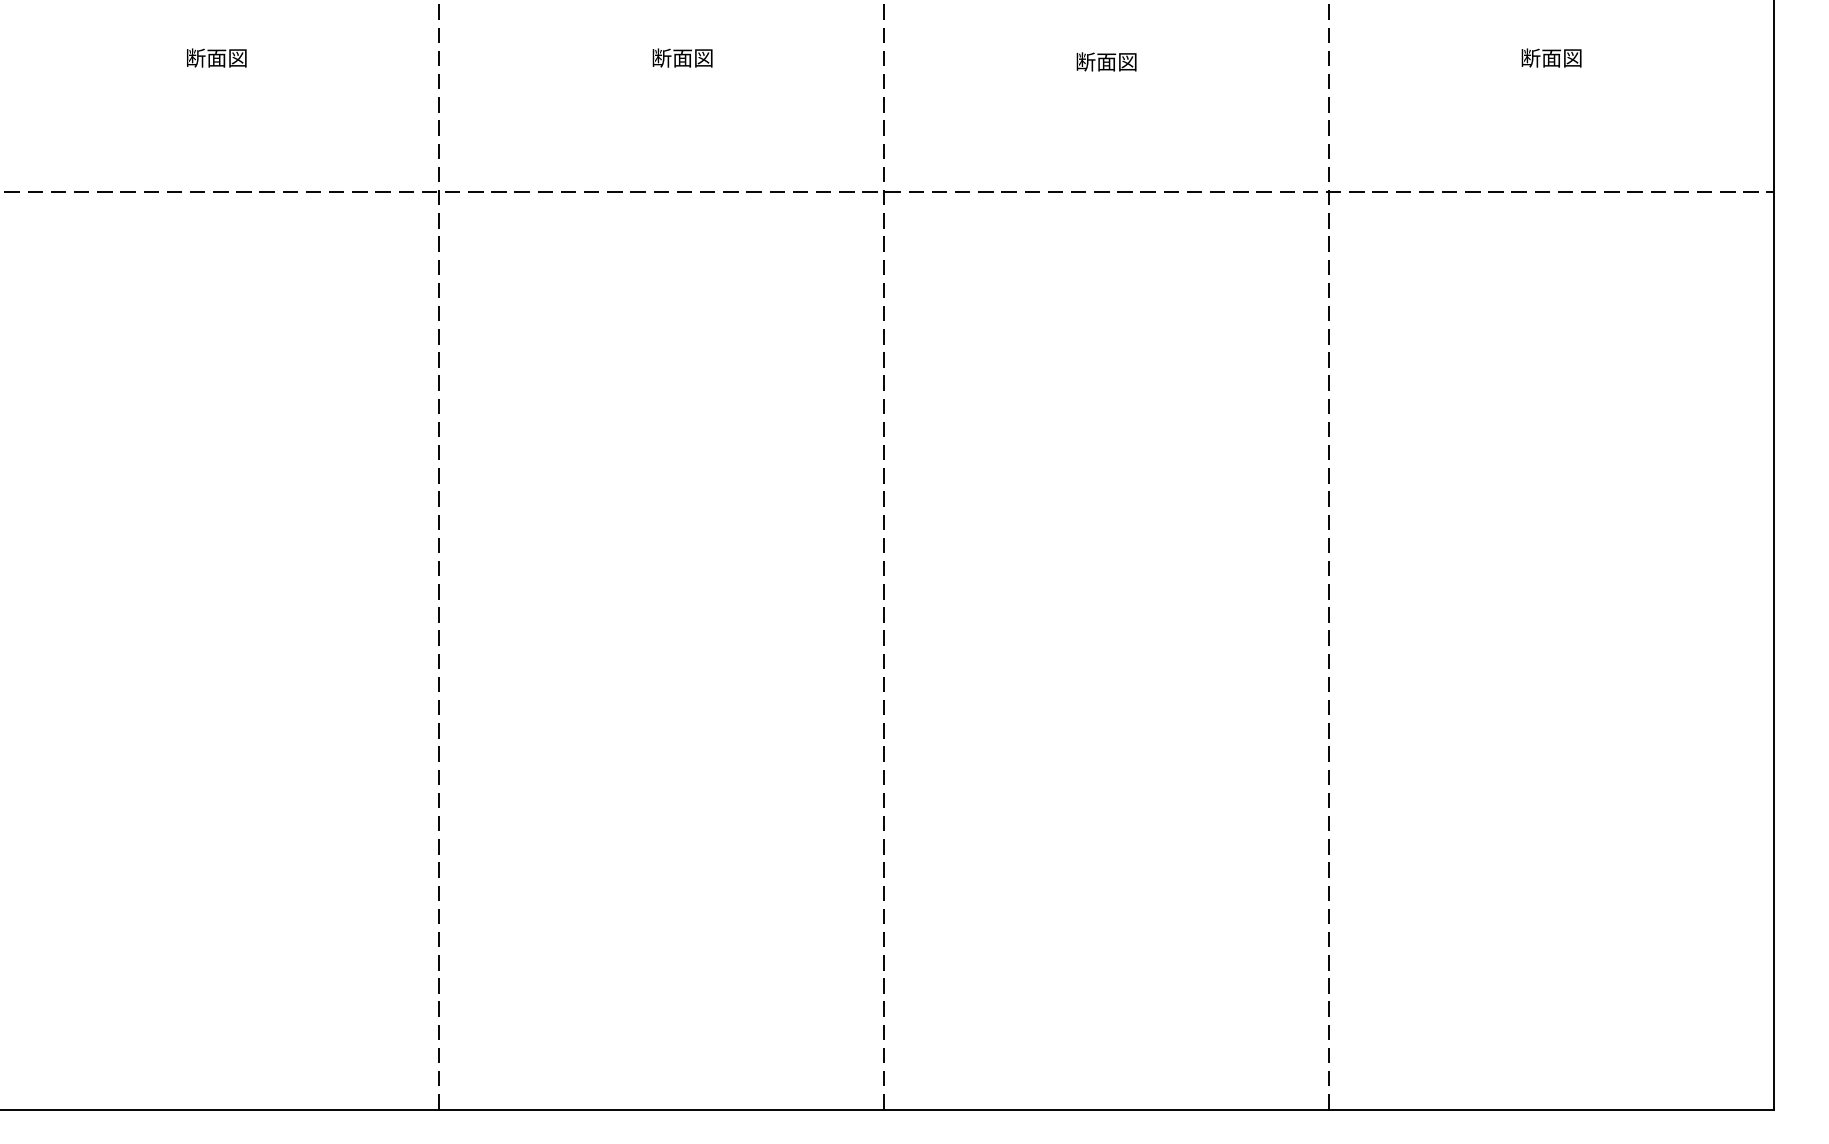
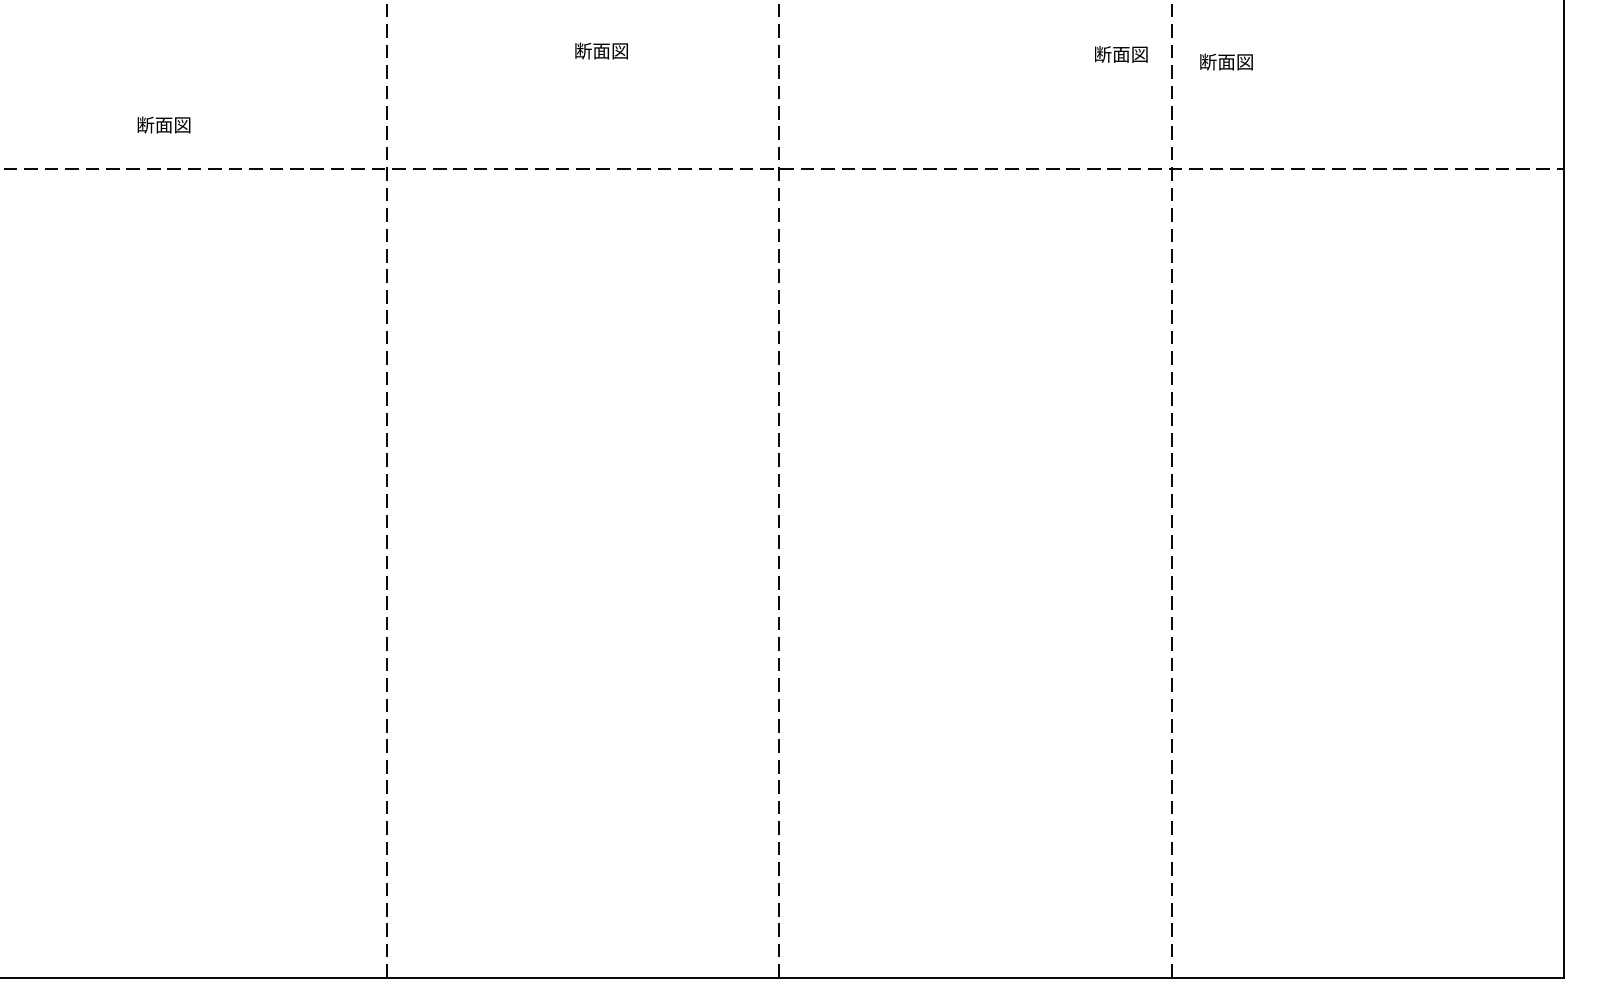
text: (216, 57) -> (163, 124), moved
text: (1551, 57) -> (1226, 61), moved
text: (1106, 61) -> (1121, 54), moved

